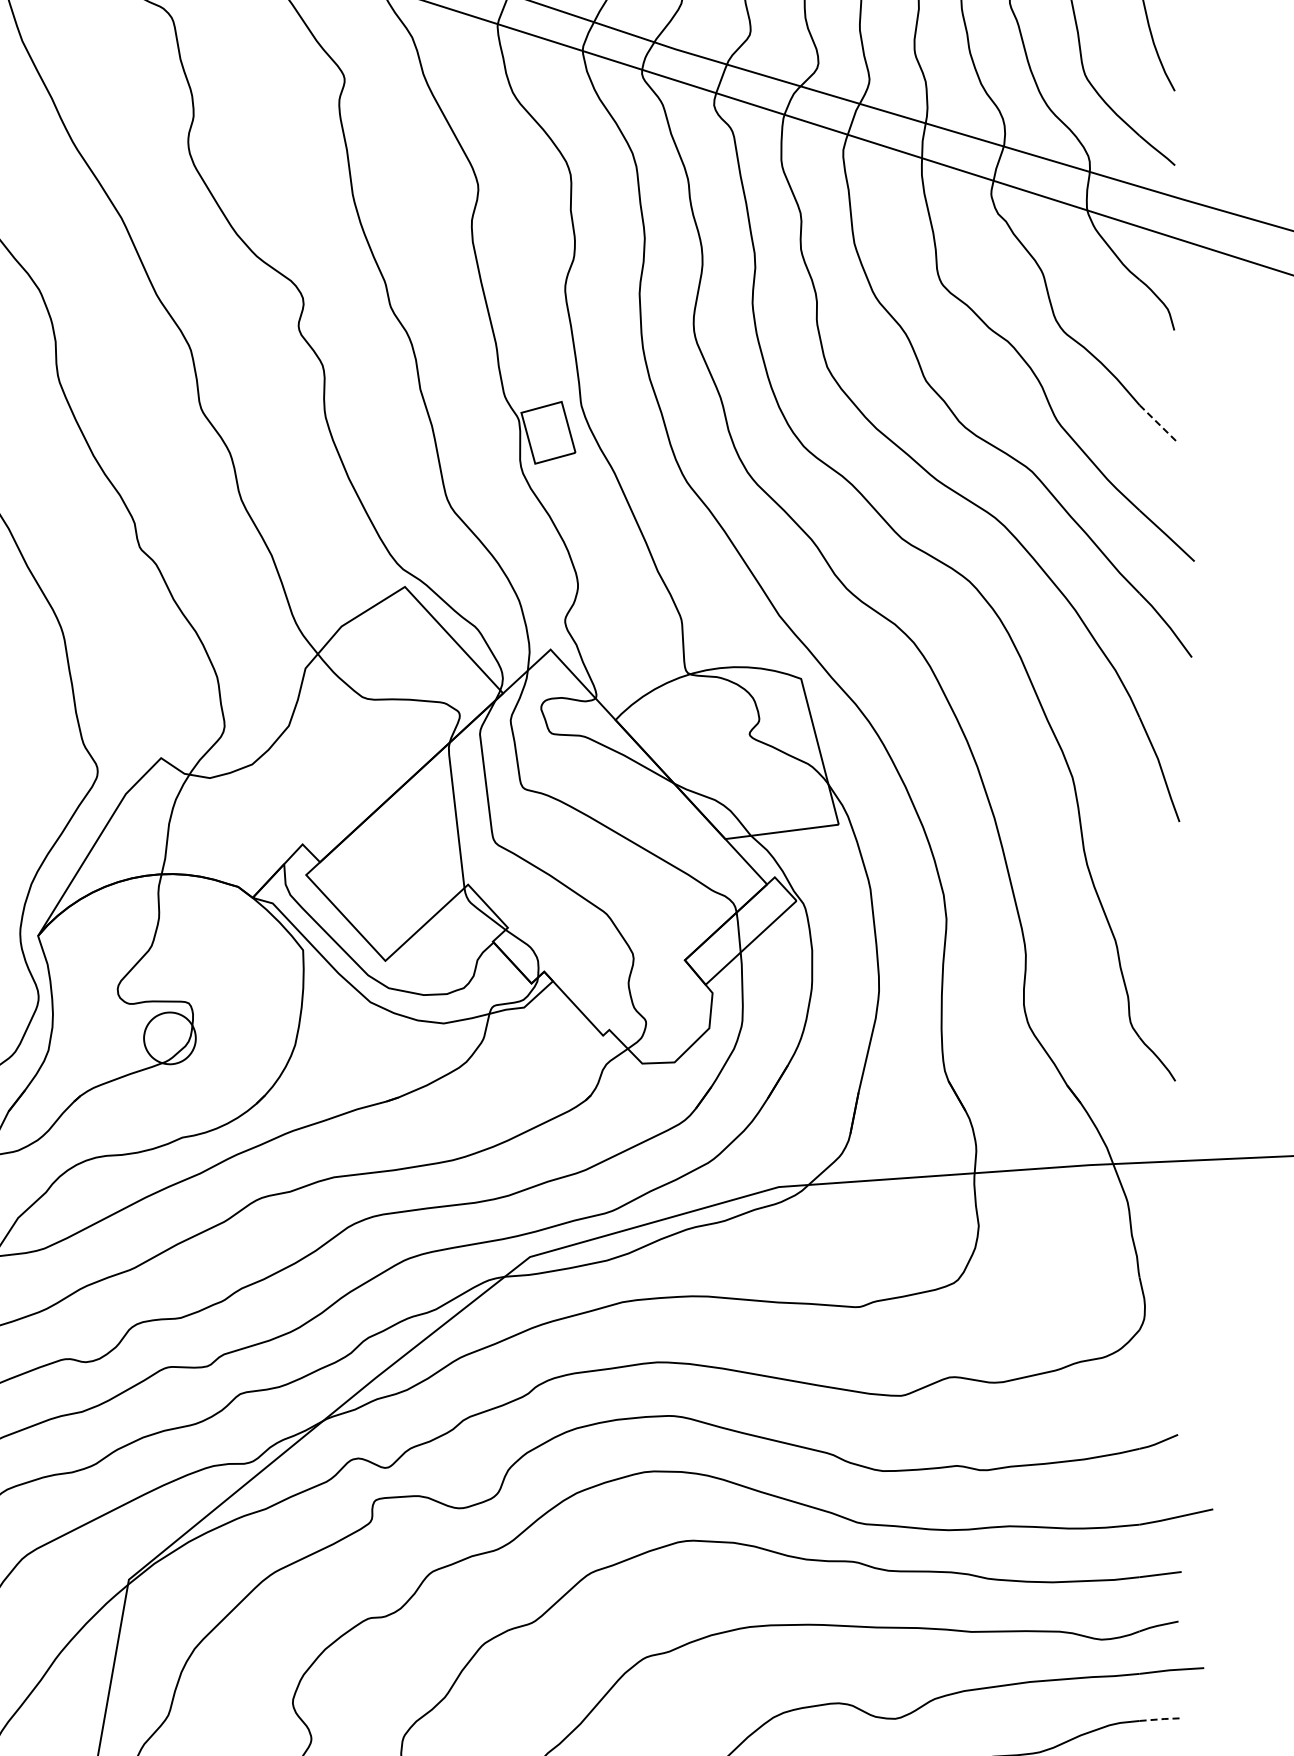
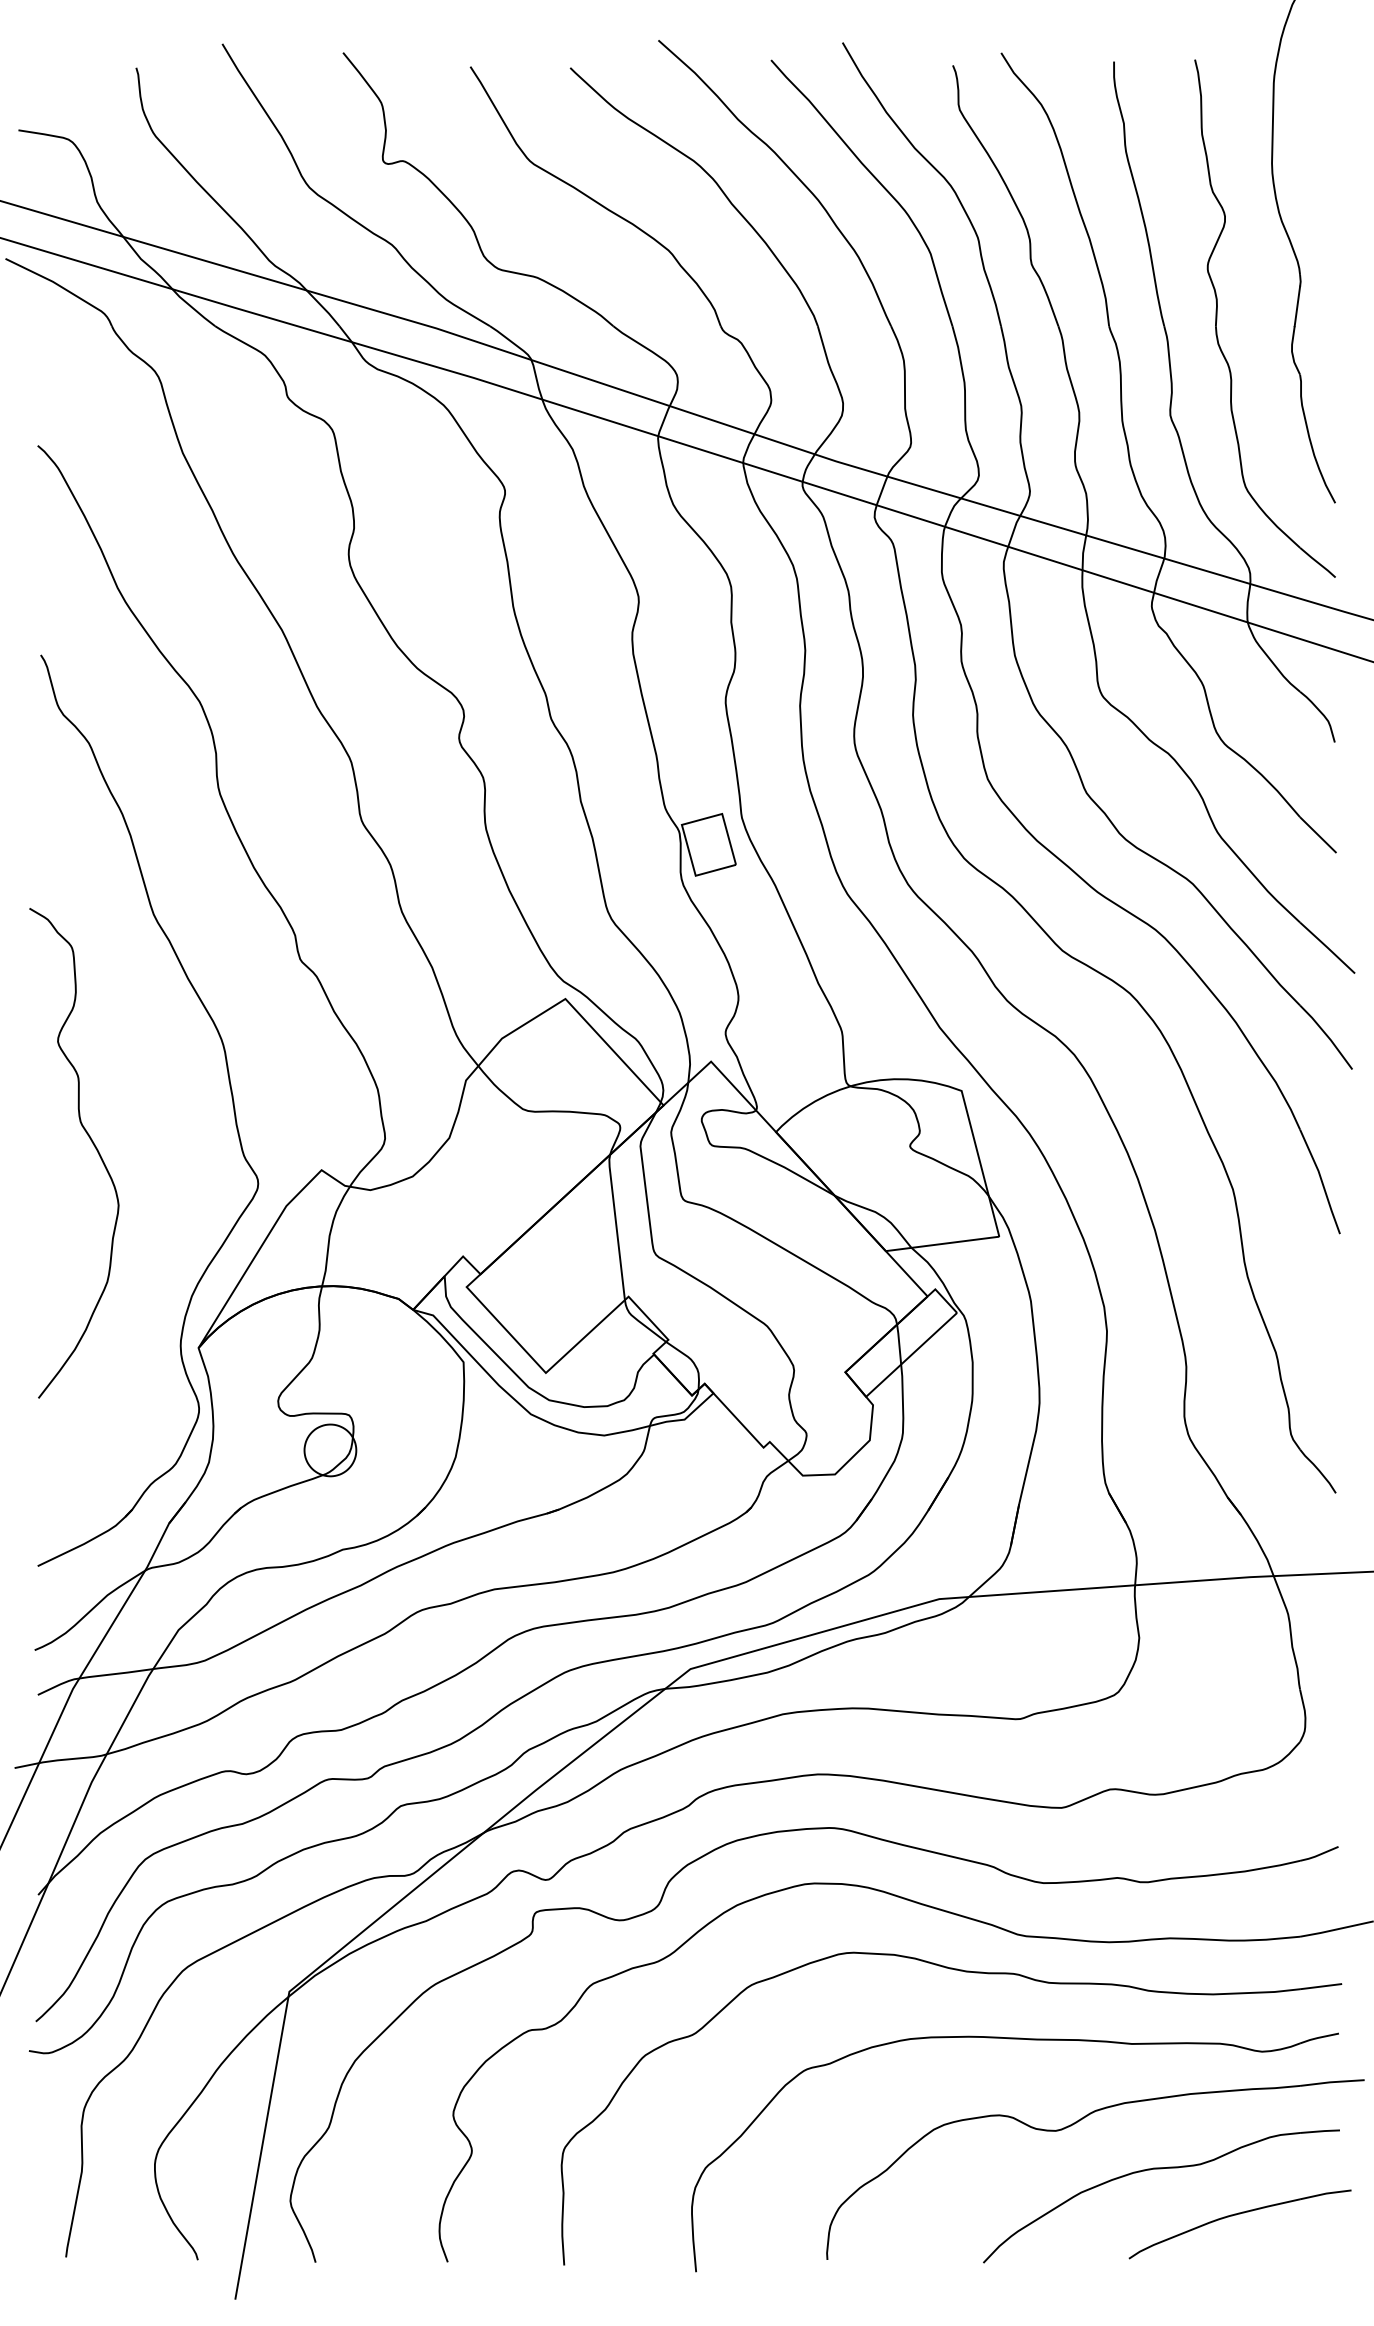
line: (1158, 423) -> (1318, 835), dashed -> solid
line: (1160, 1719) -> (1320, 2131), dashed -> solid

